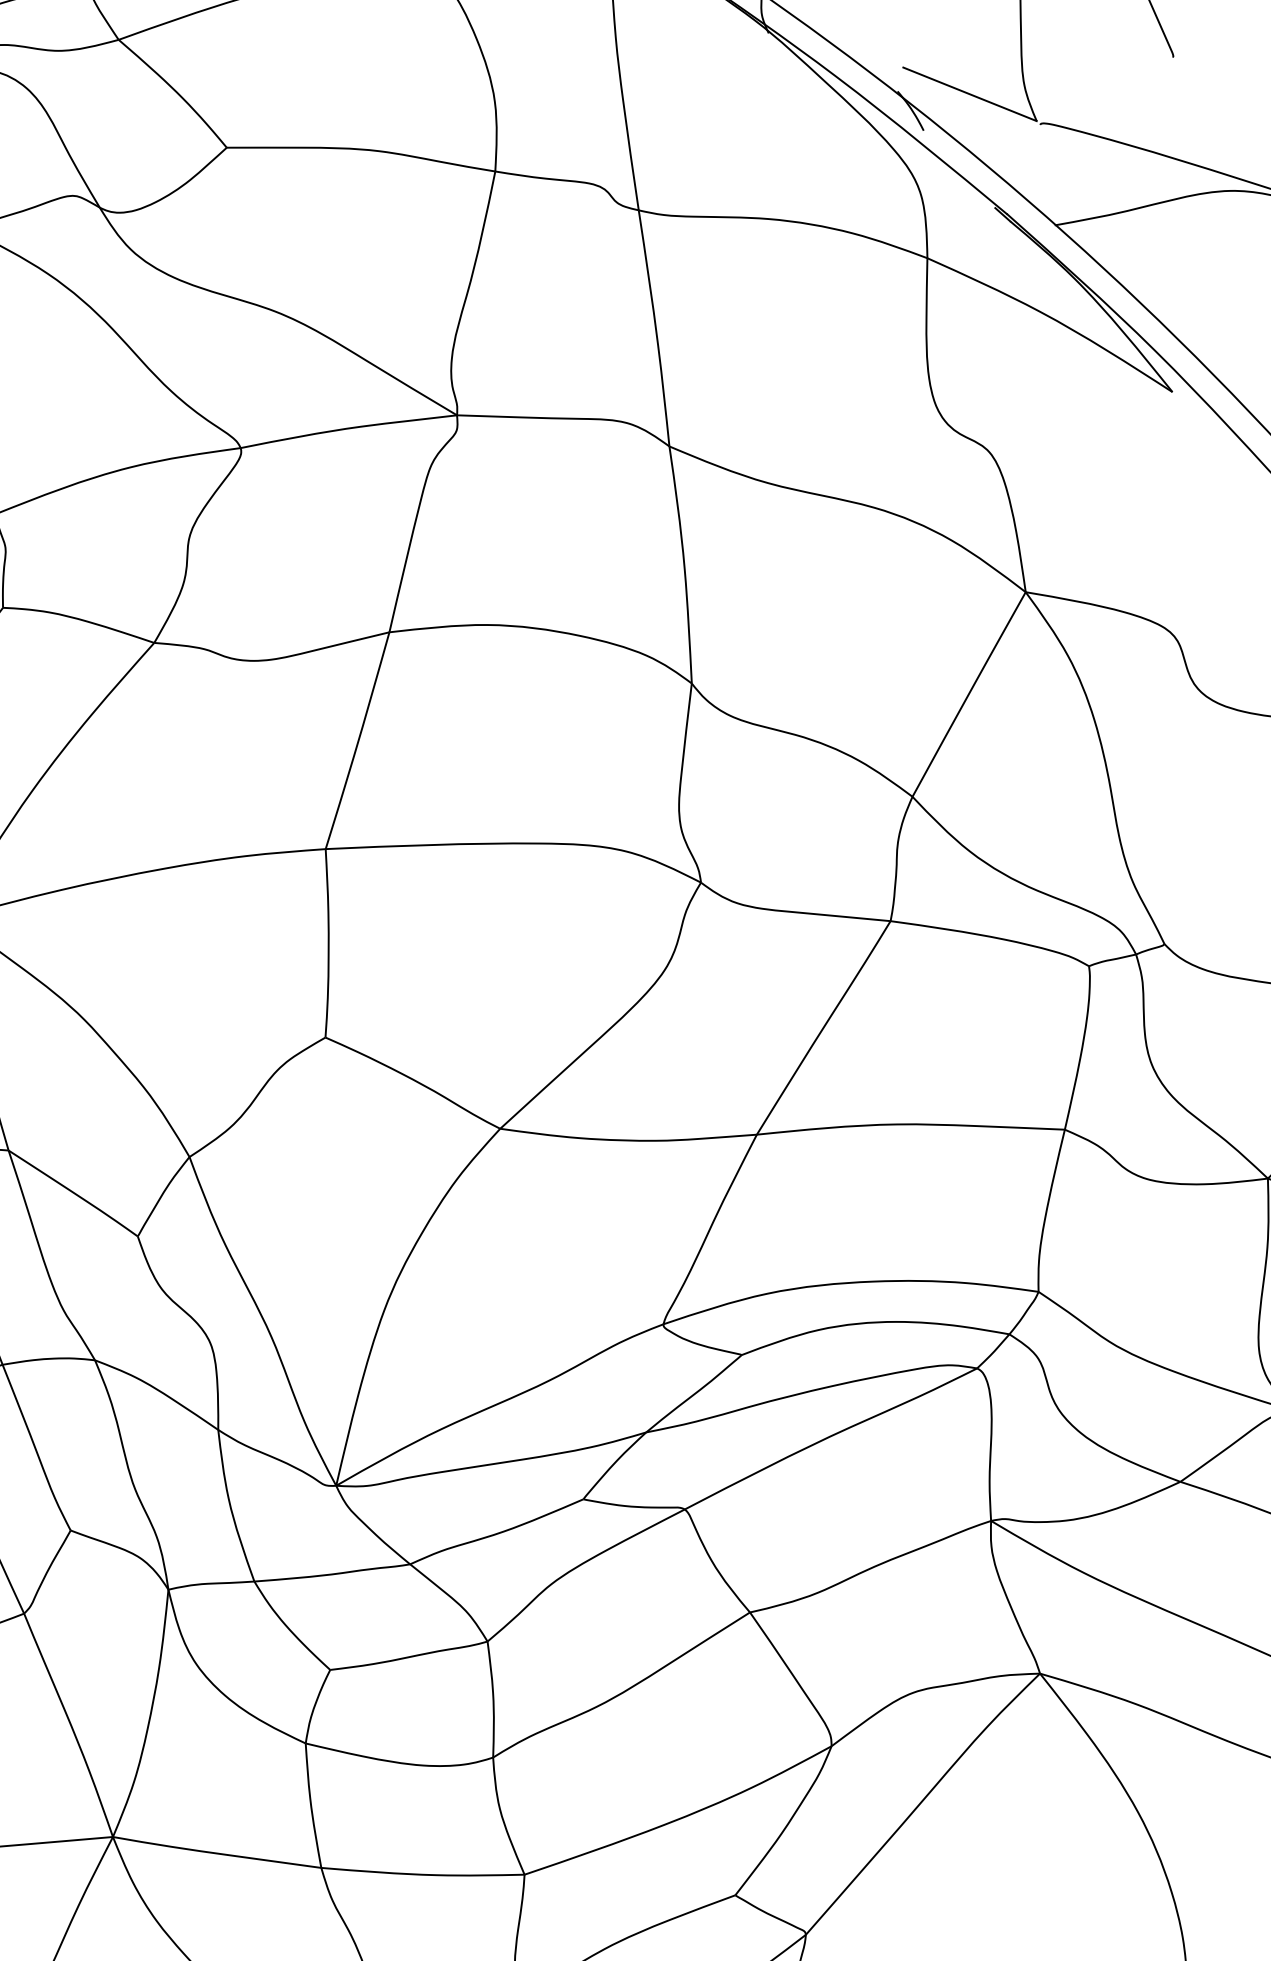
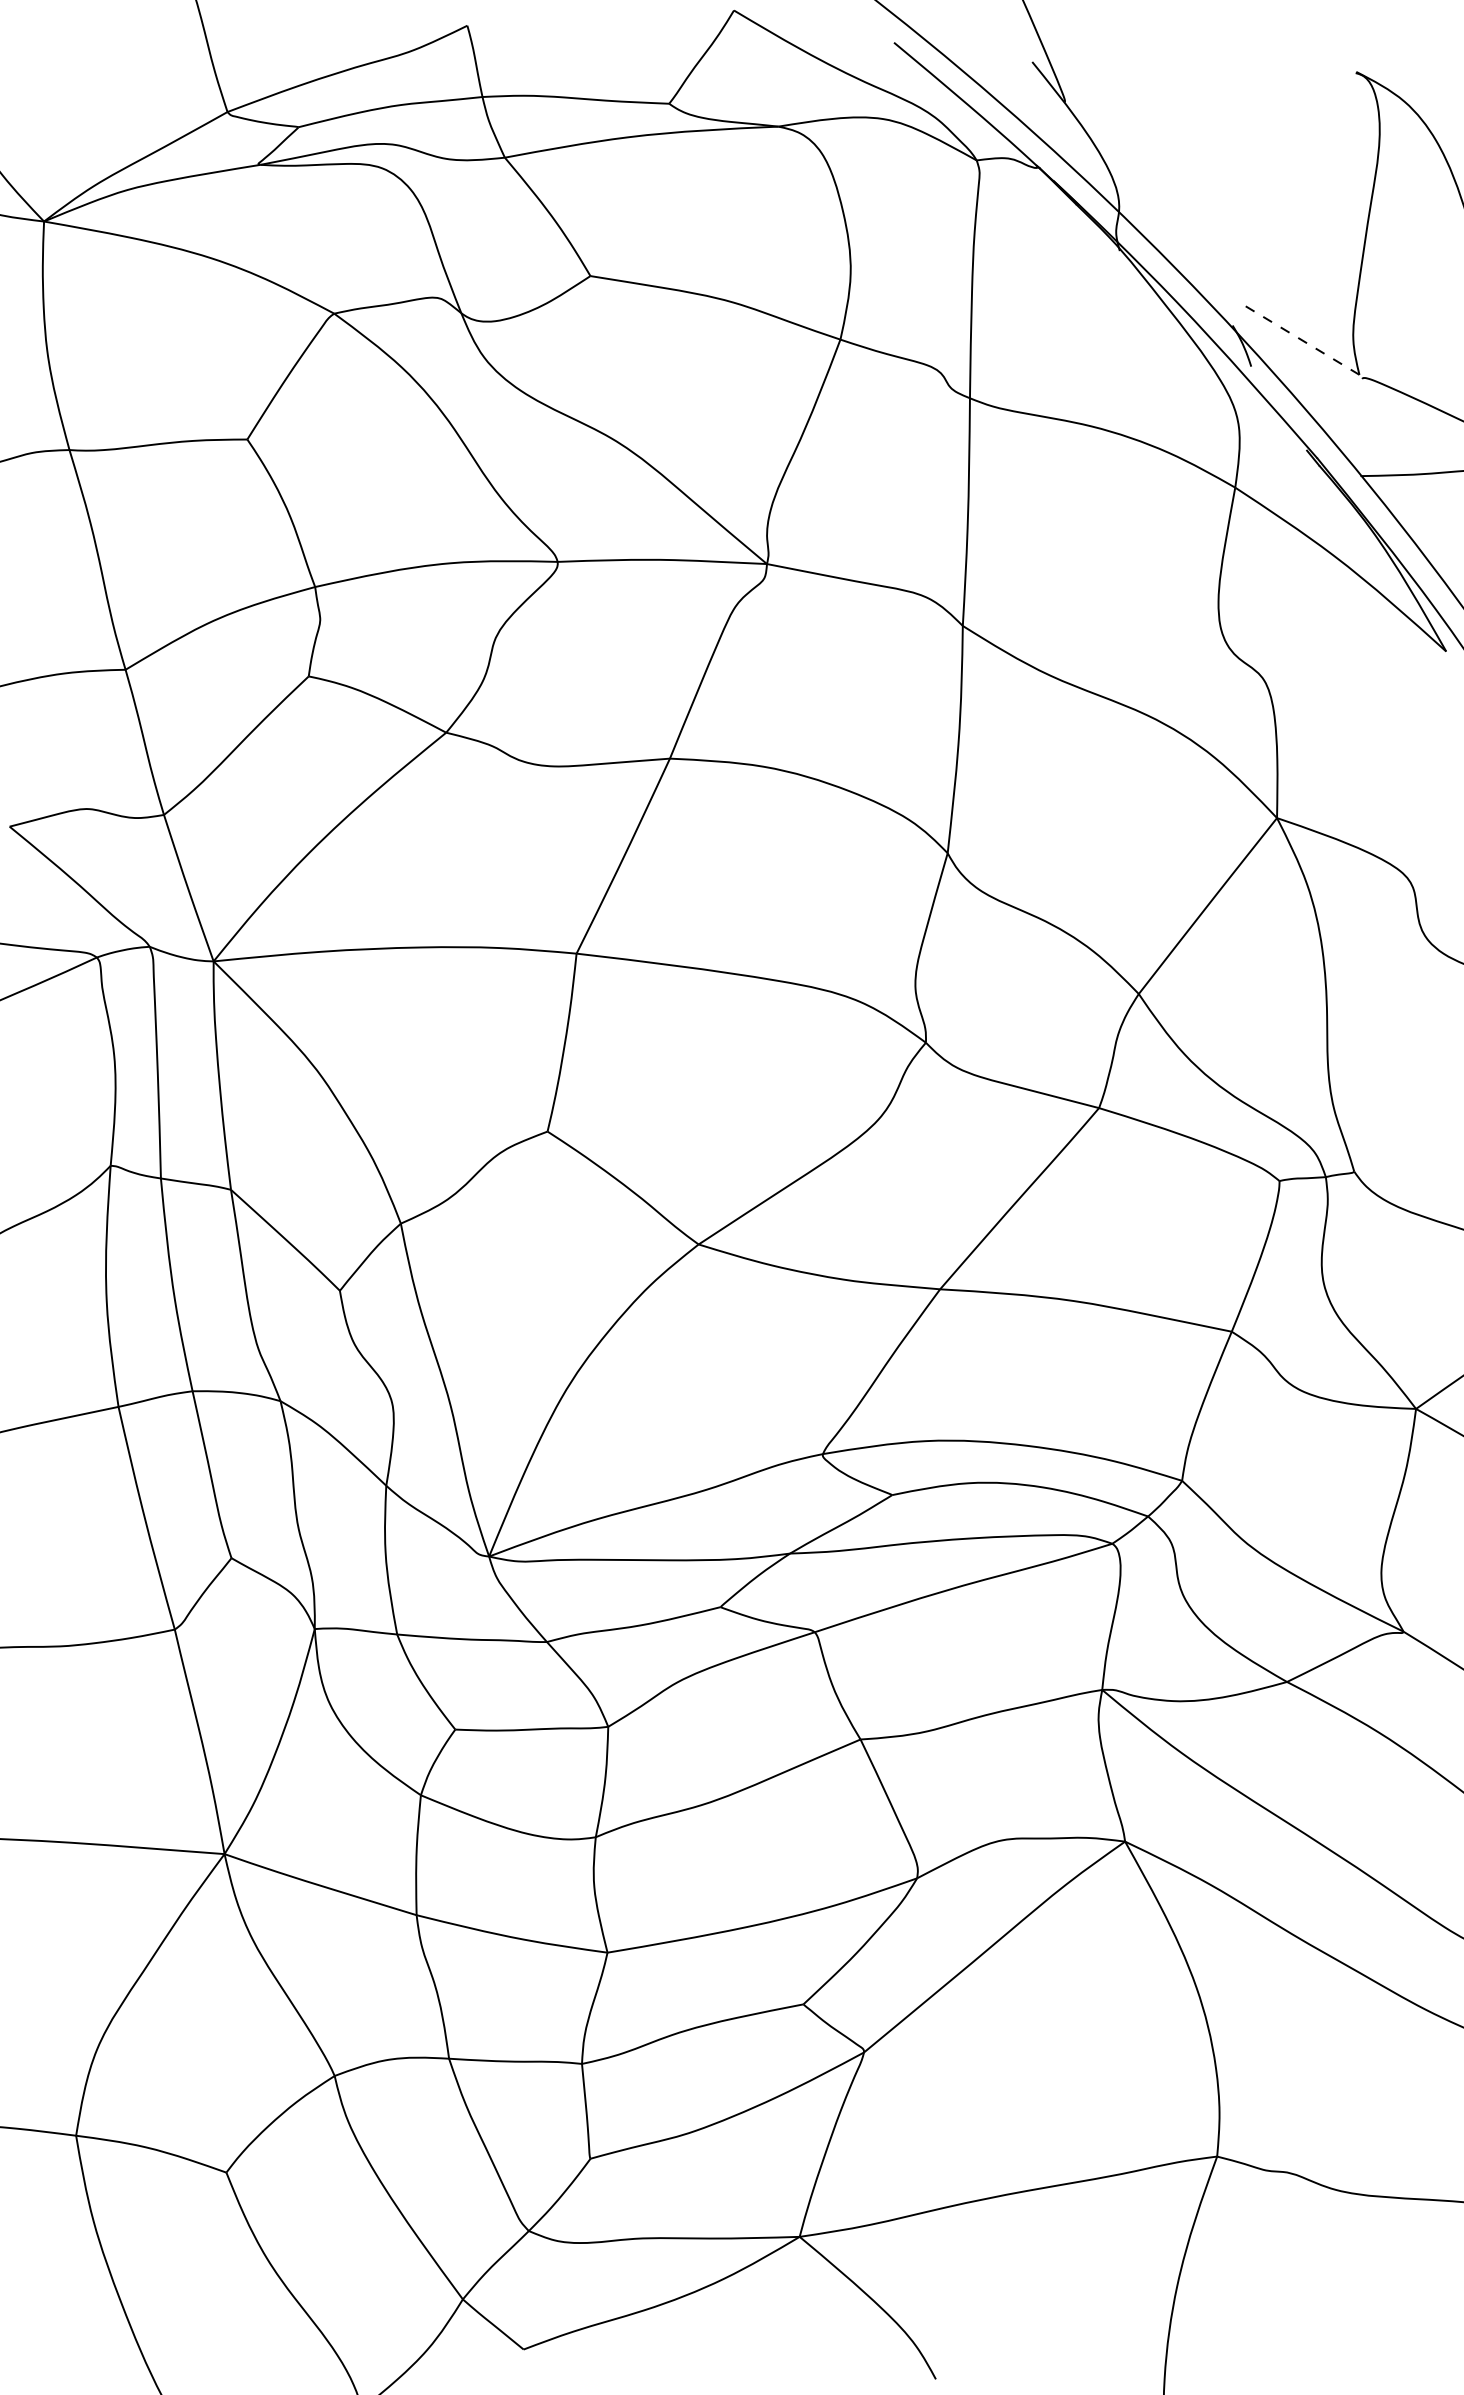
line: (969, 94) -> (1300, 339), solid -> dashed

